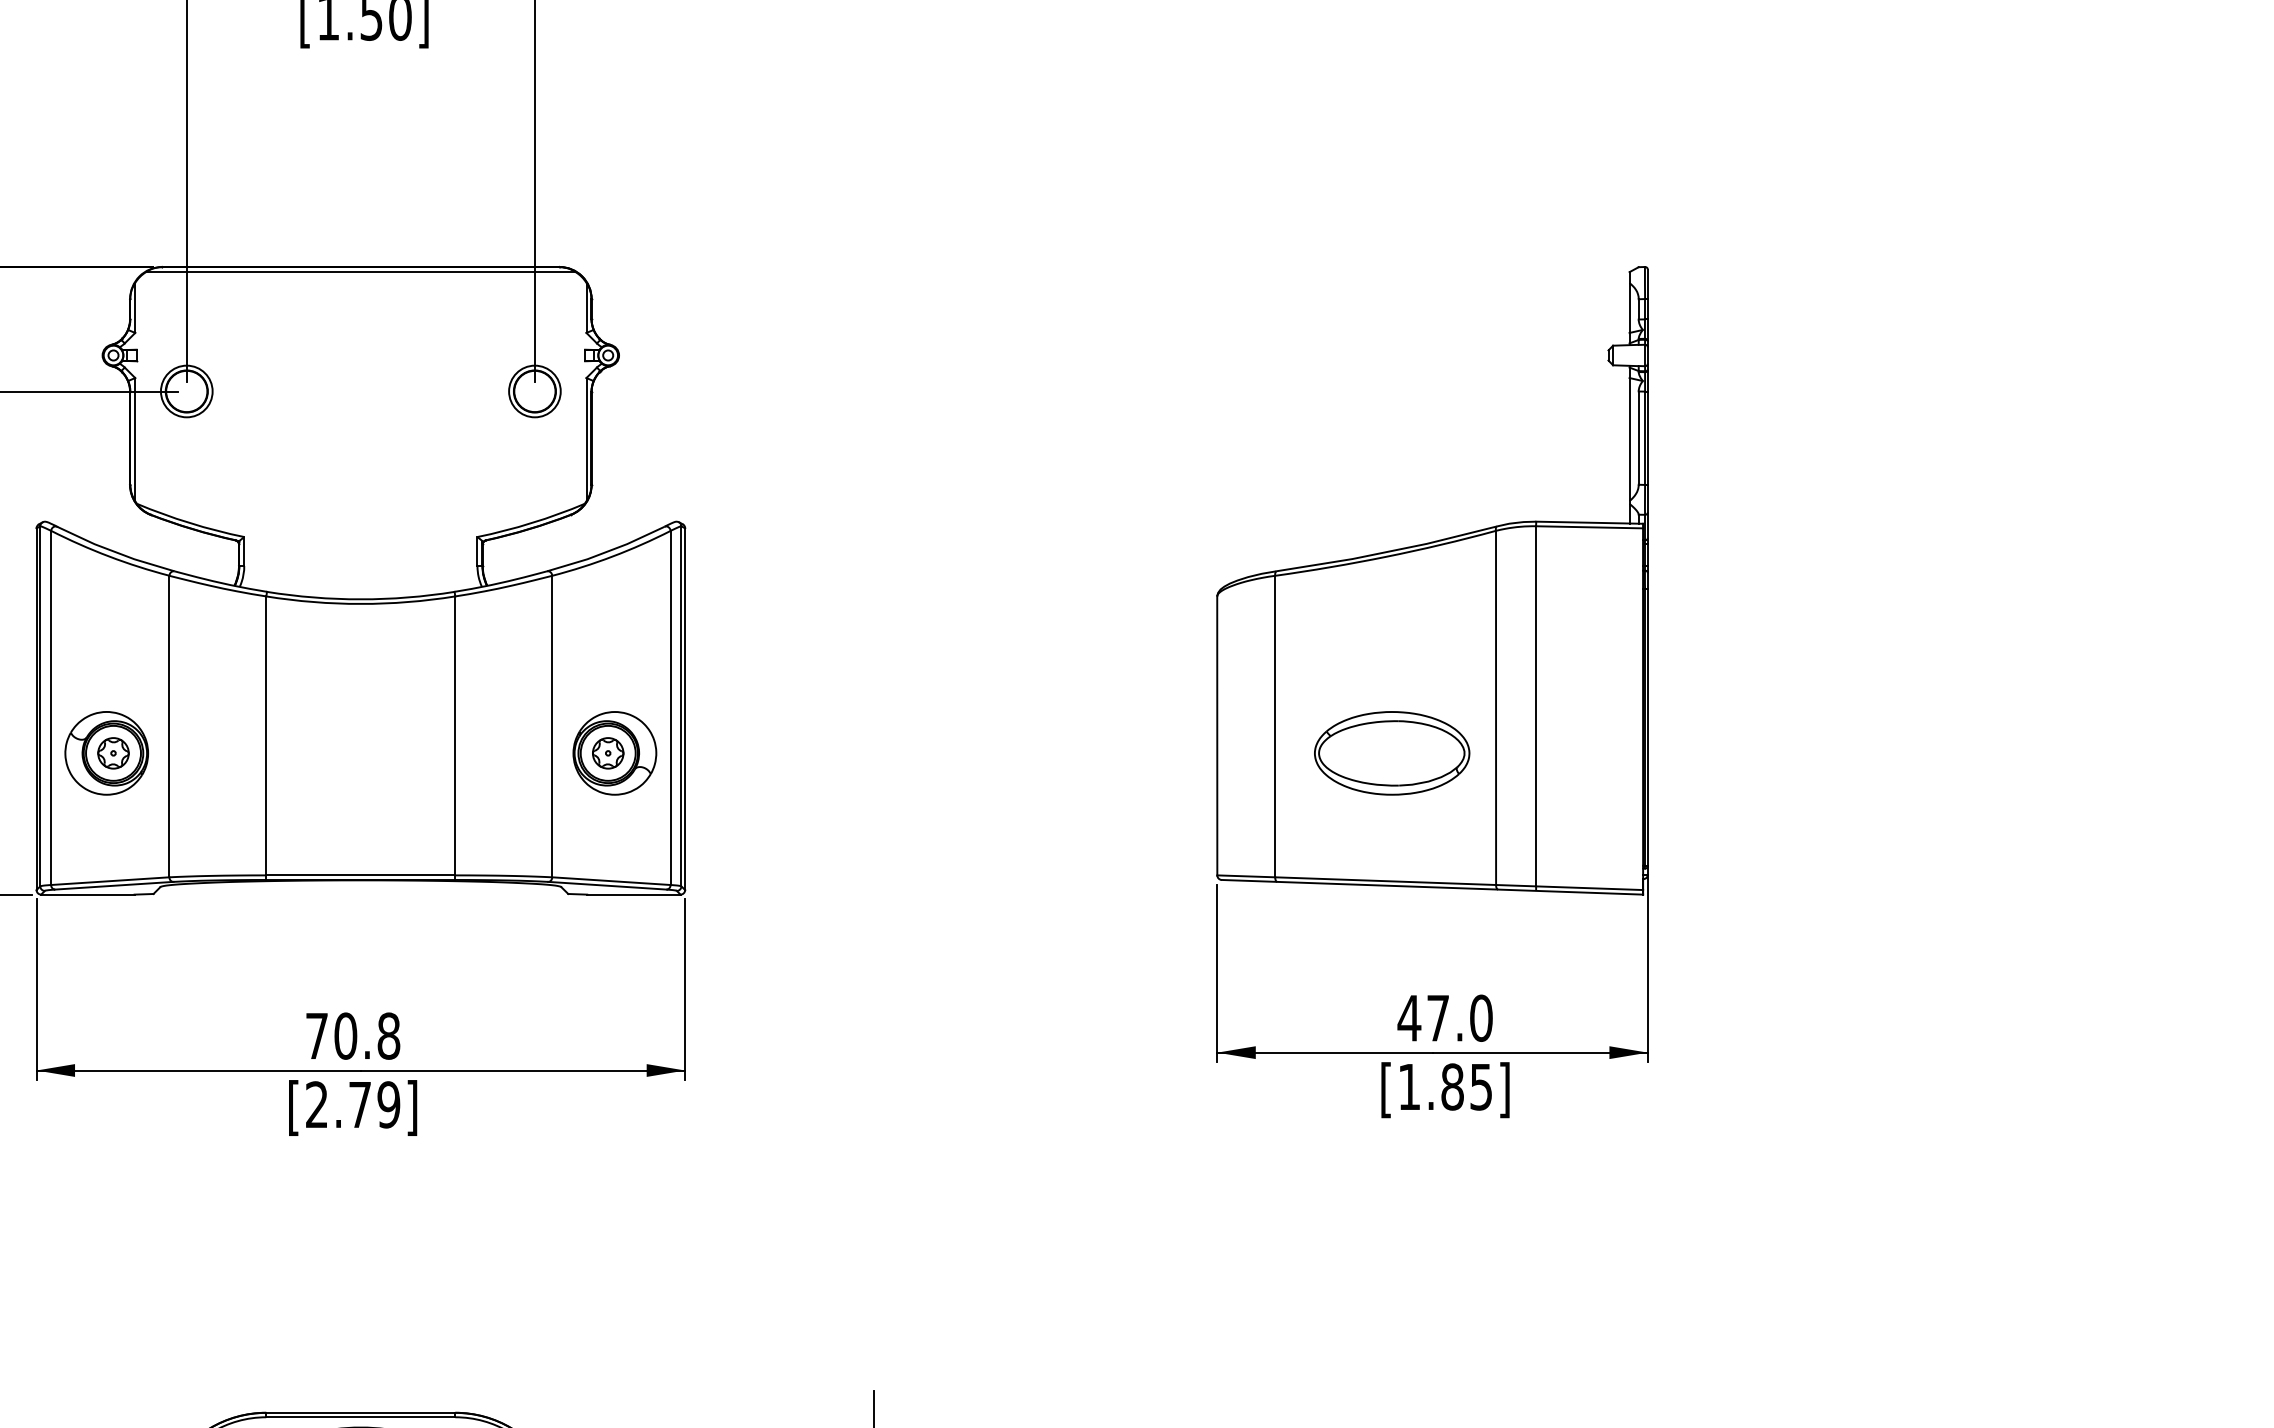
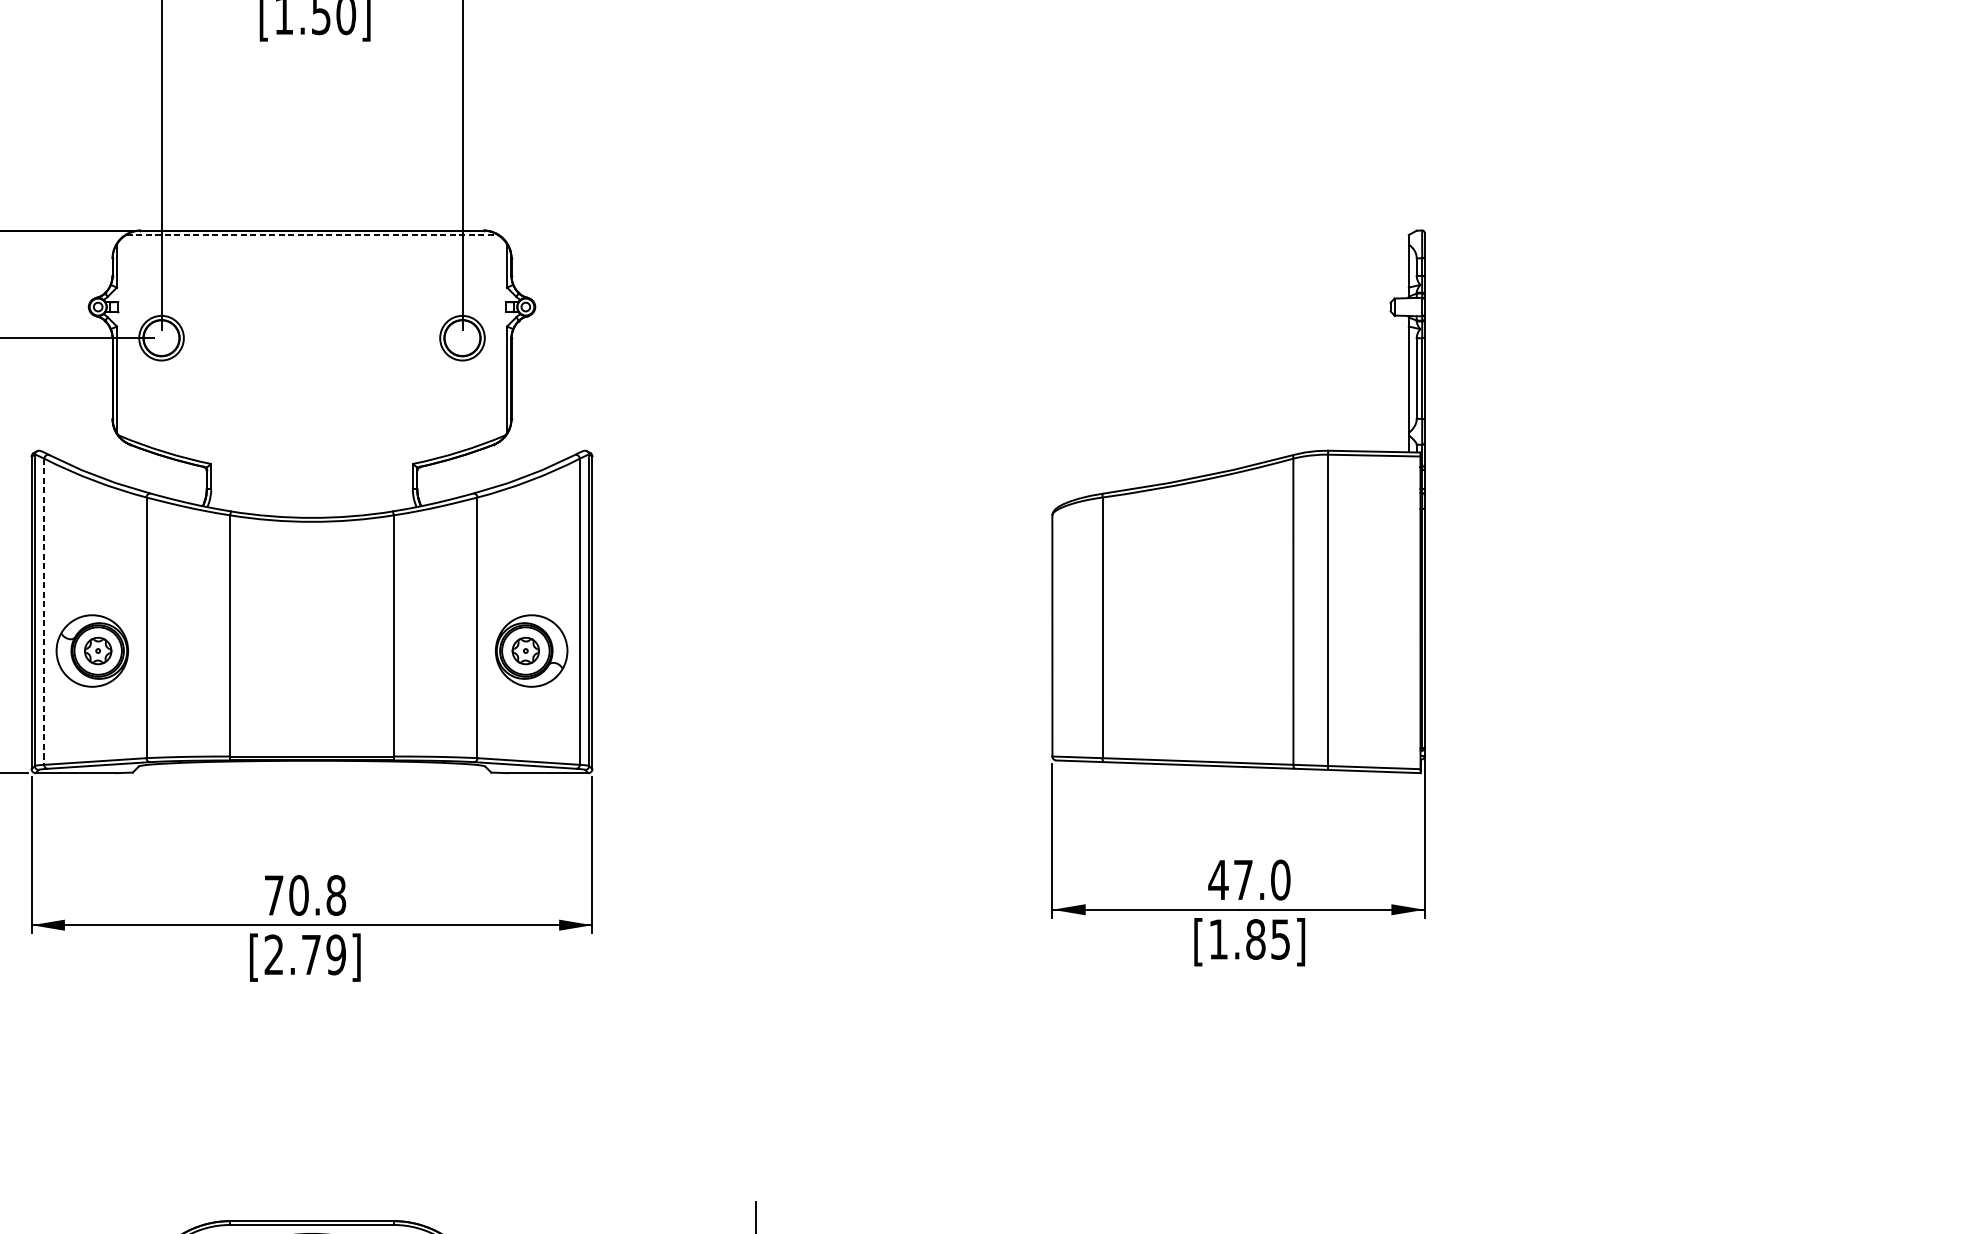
line: (360, 272) -> (311, 235), solid -> dashed
line: (51, 708) -> (44, 612), solid -> dashed
part: (1392, 753) -> (1203, 651), removed

